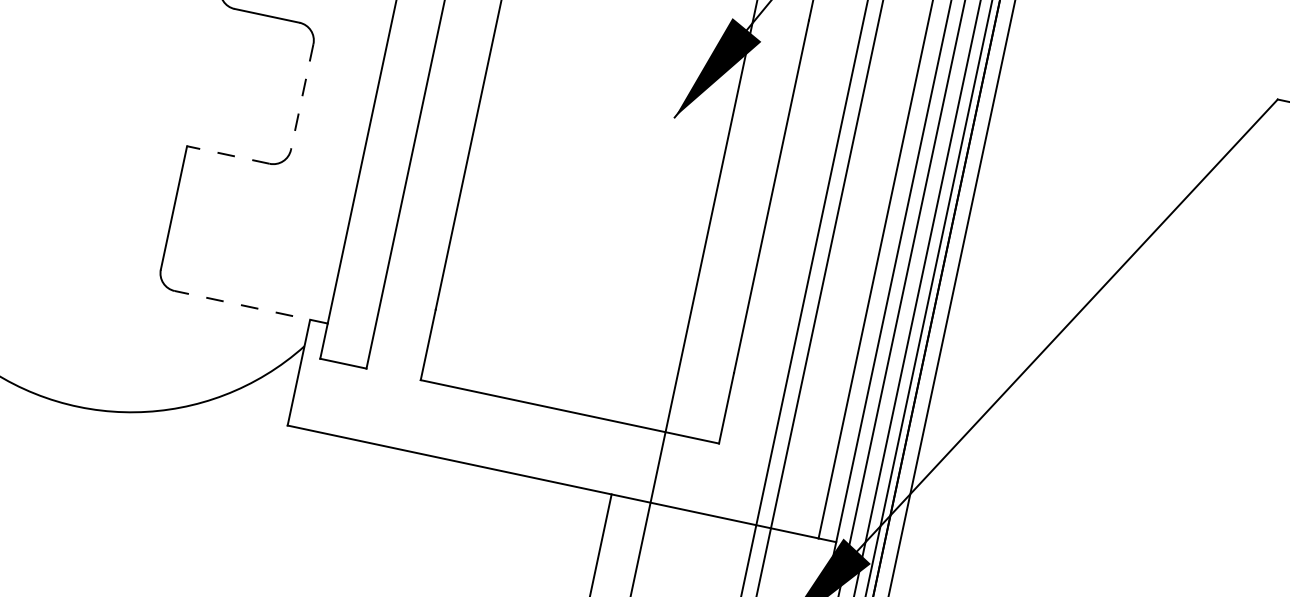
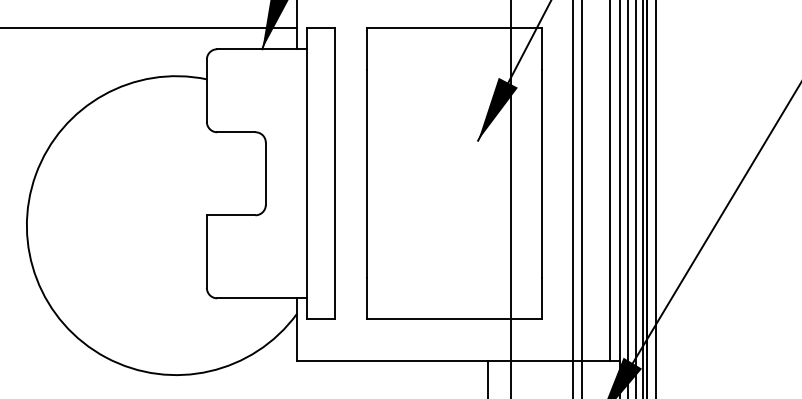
line: (301, 98) -> (265, 174), dashed -> solid
line: (227, 155) -> (230, 215), dashed -> solid
line: (249, 307) -> (261, 298), dashed -> solid

